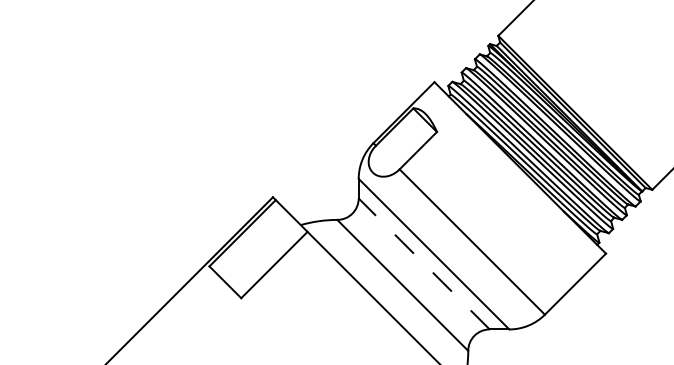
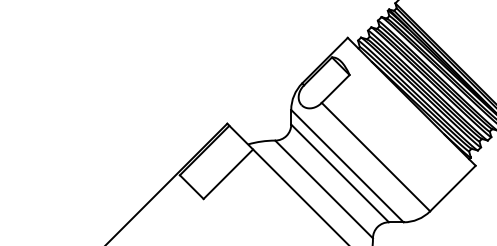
line: (424, 263) -> (340, 173), dashed -> solid

